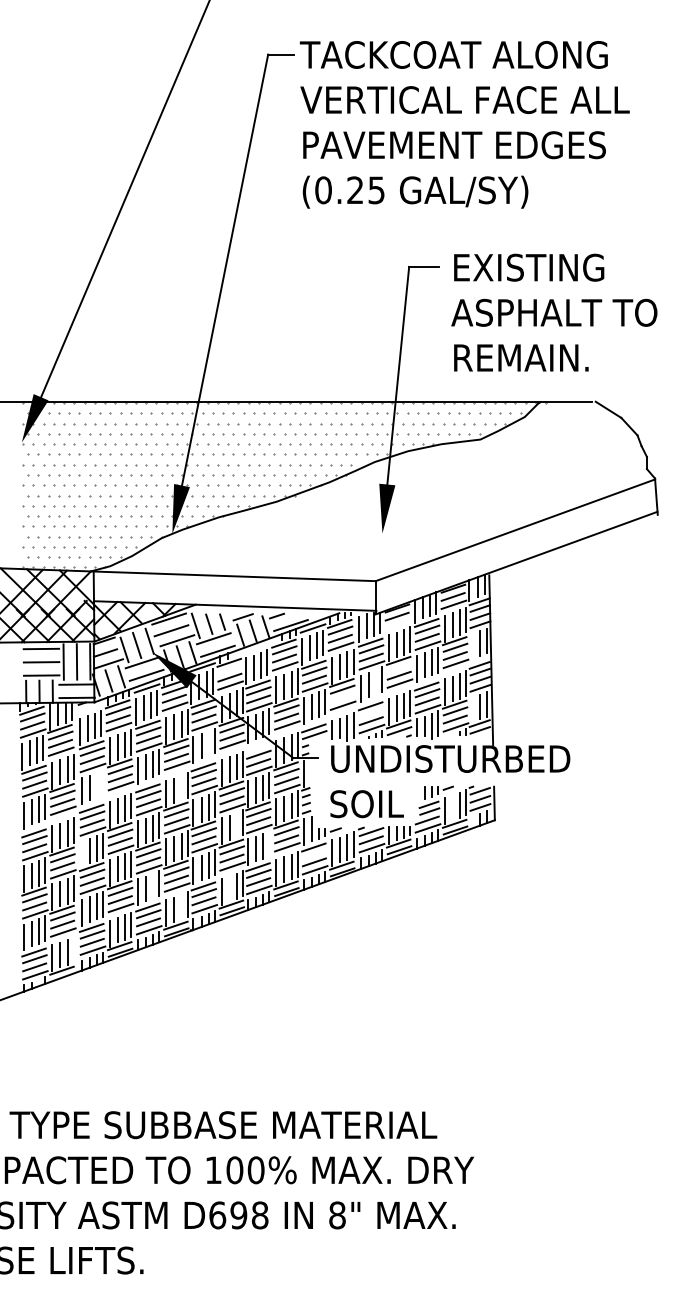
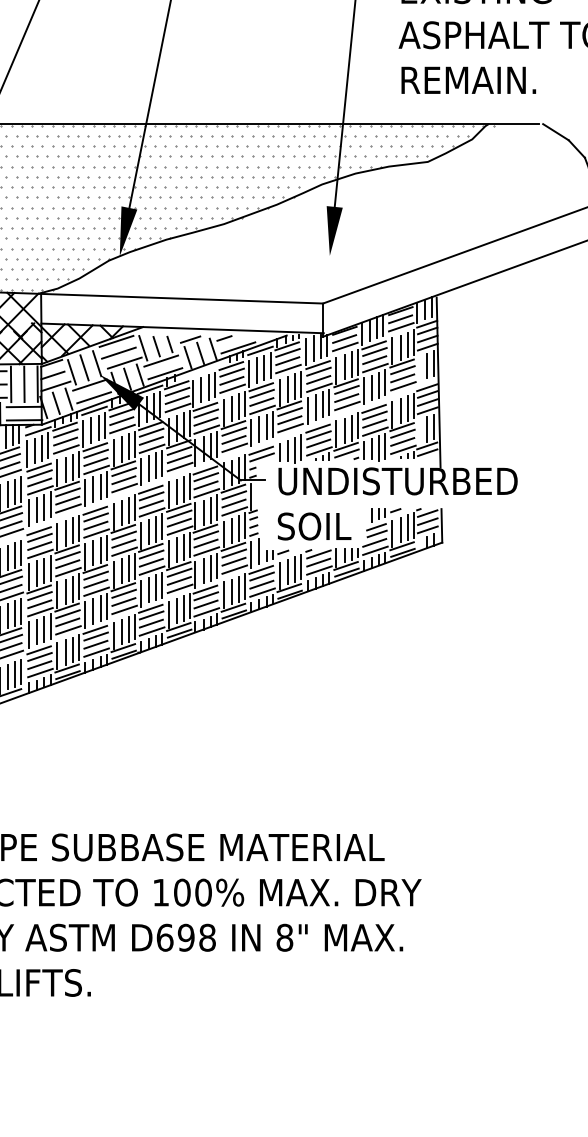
line: (397, 624) -> (344, 346), added
line: (399, 667) -> (346, 389), added
line: (229, 669) -> (176, 391), added
line: (376, 682) -> (323, 404), added
line: (341, 697) -> (288, 419), added
line: (90, 708) -> (37, 430), added
line: (371, 712) -> (318, 434), added
line: (208, 743) -> (155, 465), added
line: (257, 748) -> (204, 470), added
line: (103, 782) -> (50, 504), added
line: (97, 784) -> (44, 506), added
line: (181, 787) -> (128, 509), added
line: (453, 807) -> (400, 529), added
line: (237, 824) -> (184, 546), added
line: (269, 843) -> (216, 565), added
line: (81, 854) -> (28, 576), added
line: (314, 854) -> (261, 576), added
line: (153, 886) -> (100, 608), added
line: (229, 888) -> (176, 610), added
line: (181, 906) -> (128, 628), added
line: (73, 949) -> (20, 671), added

